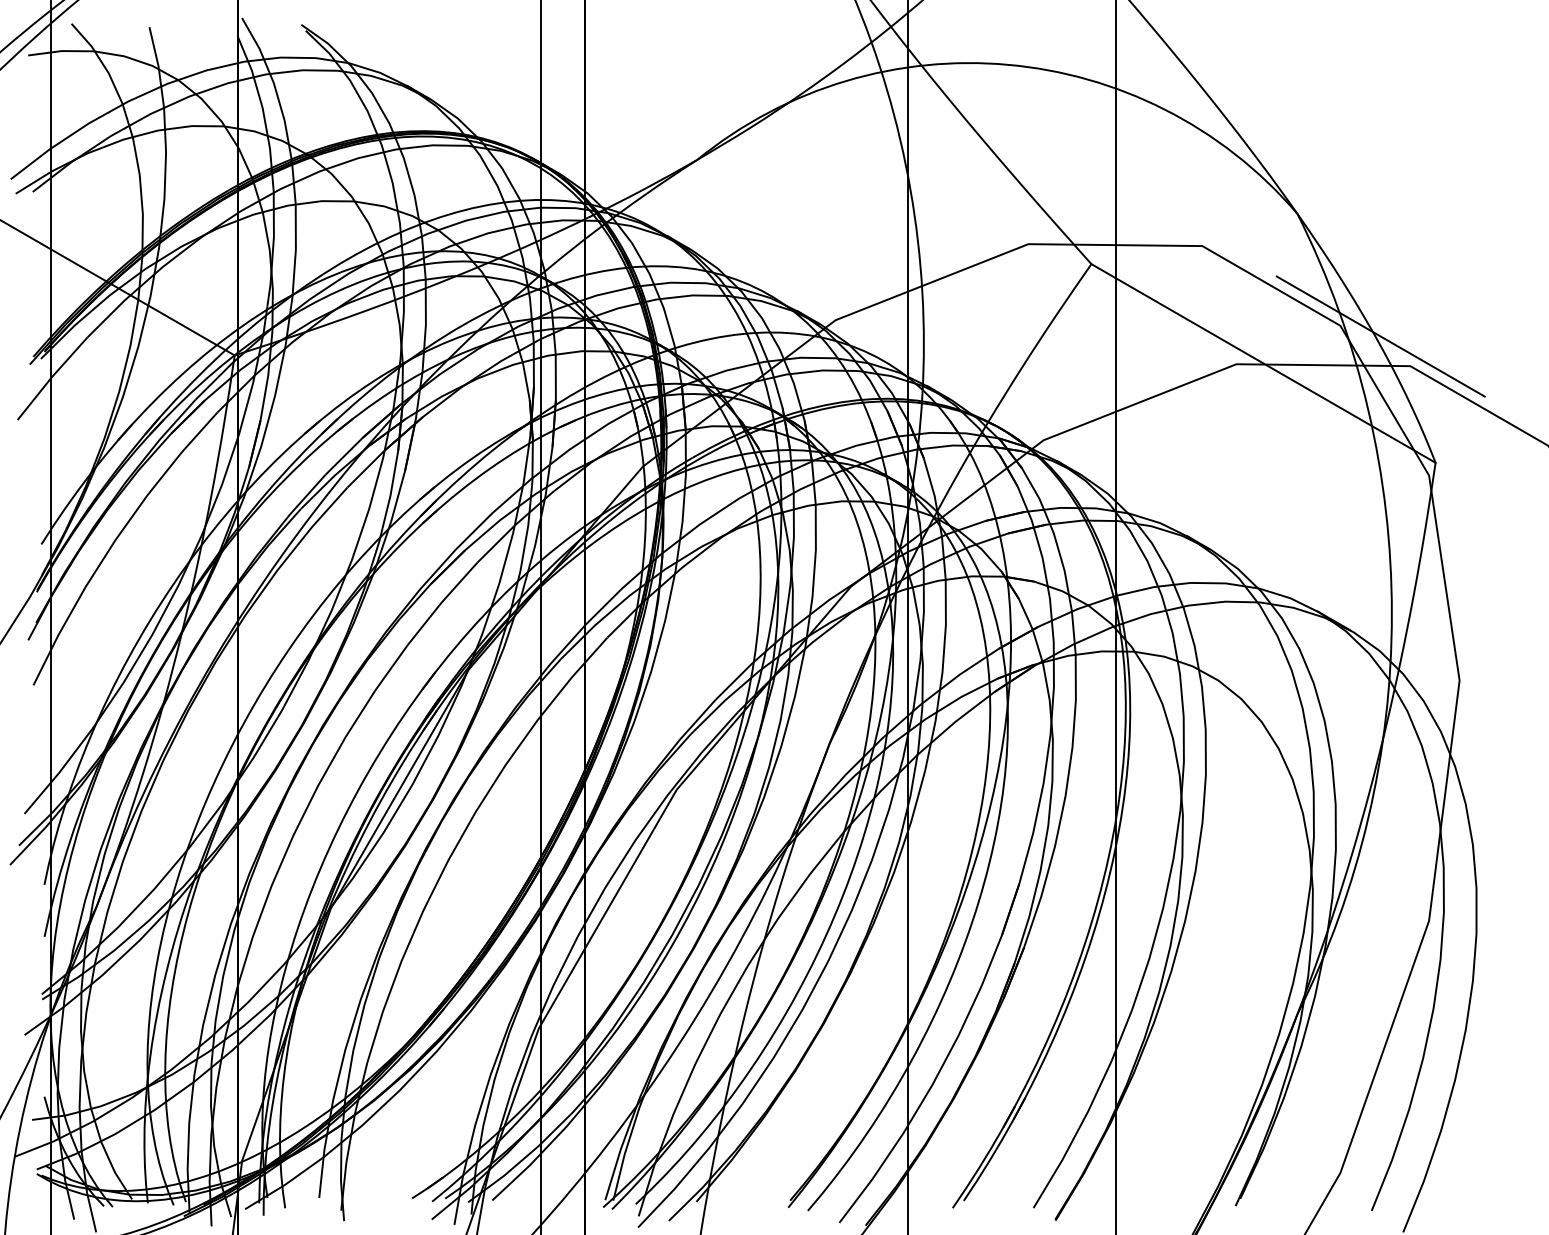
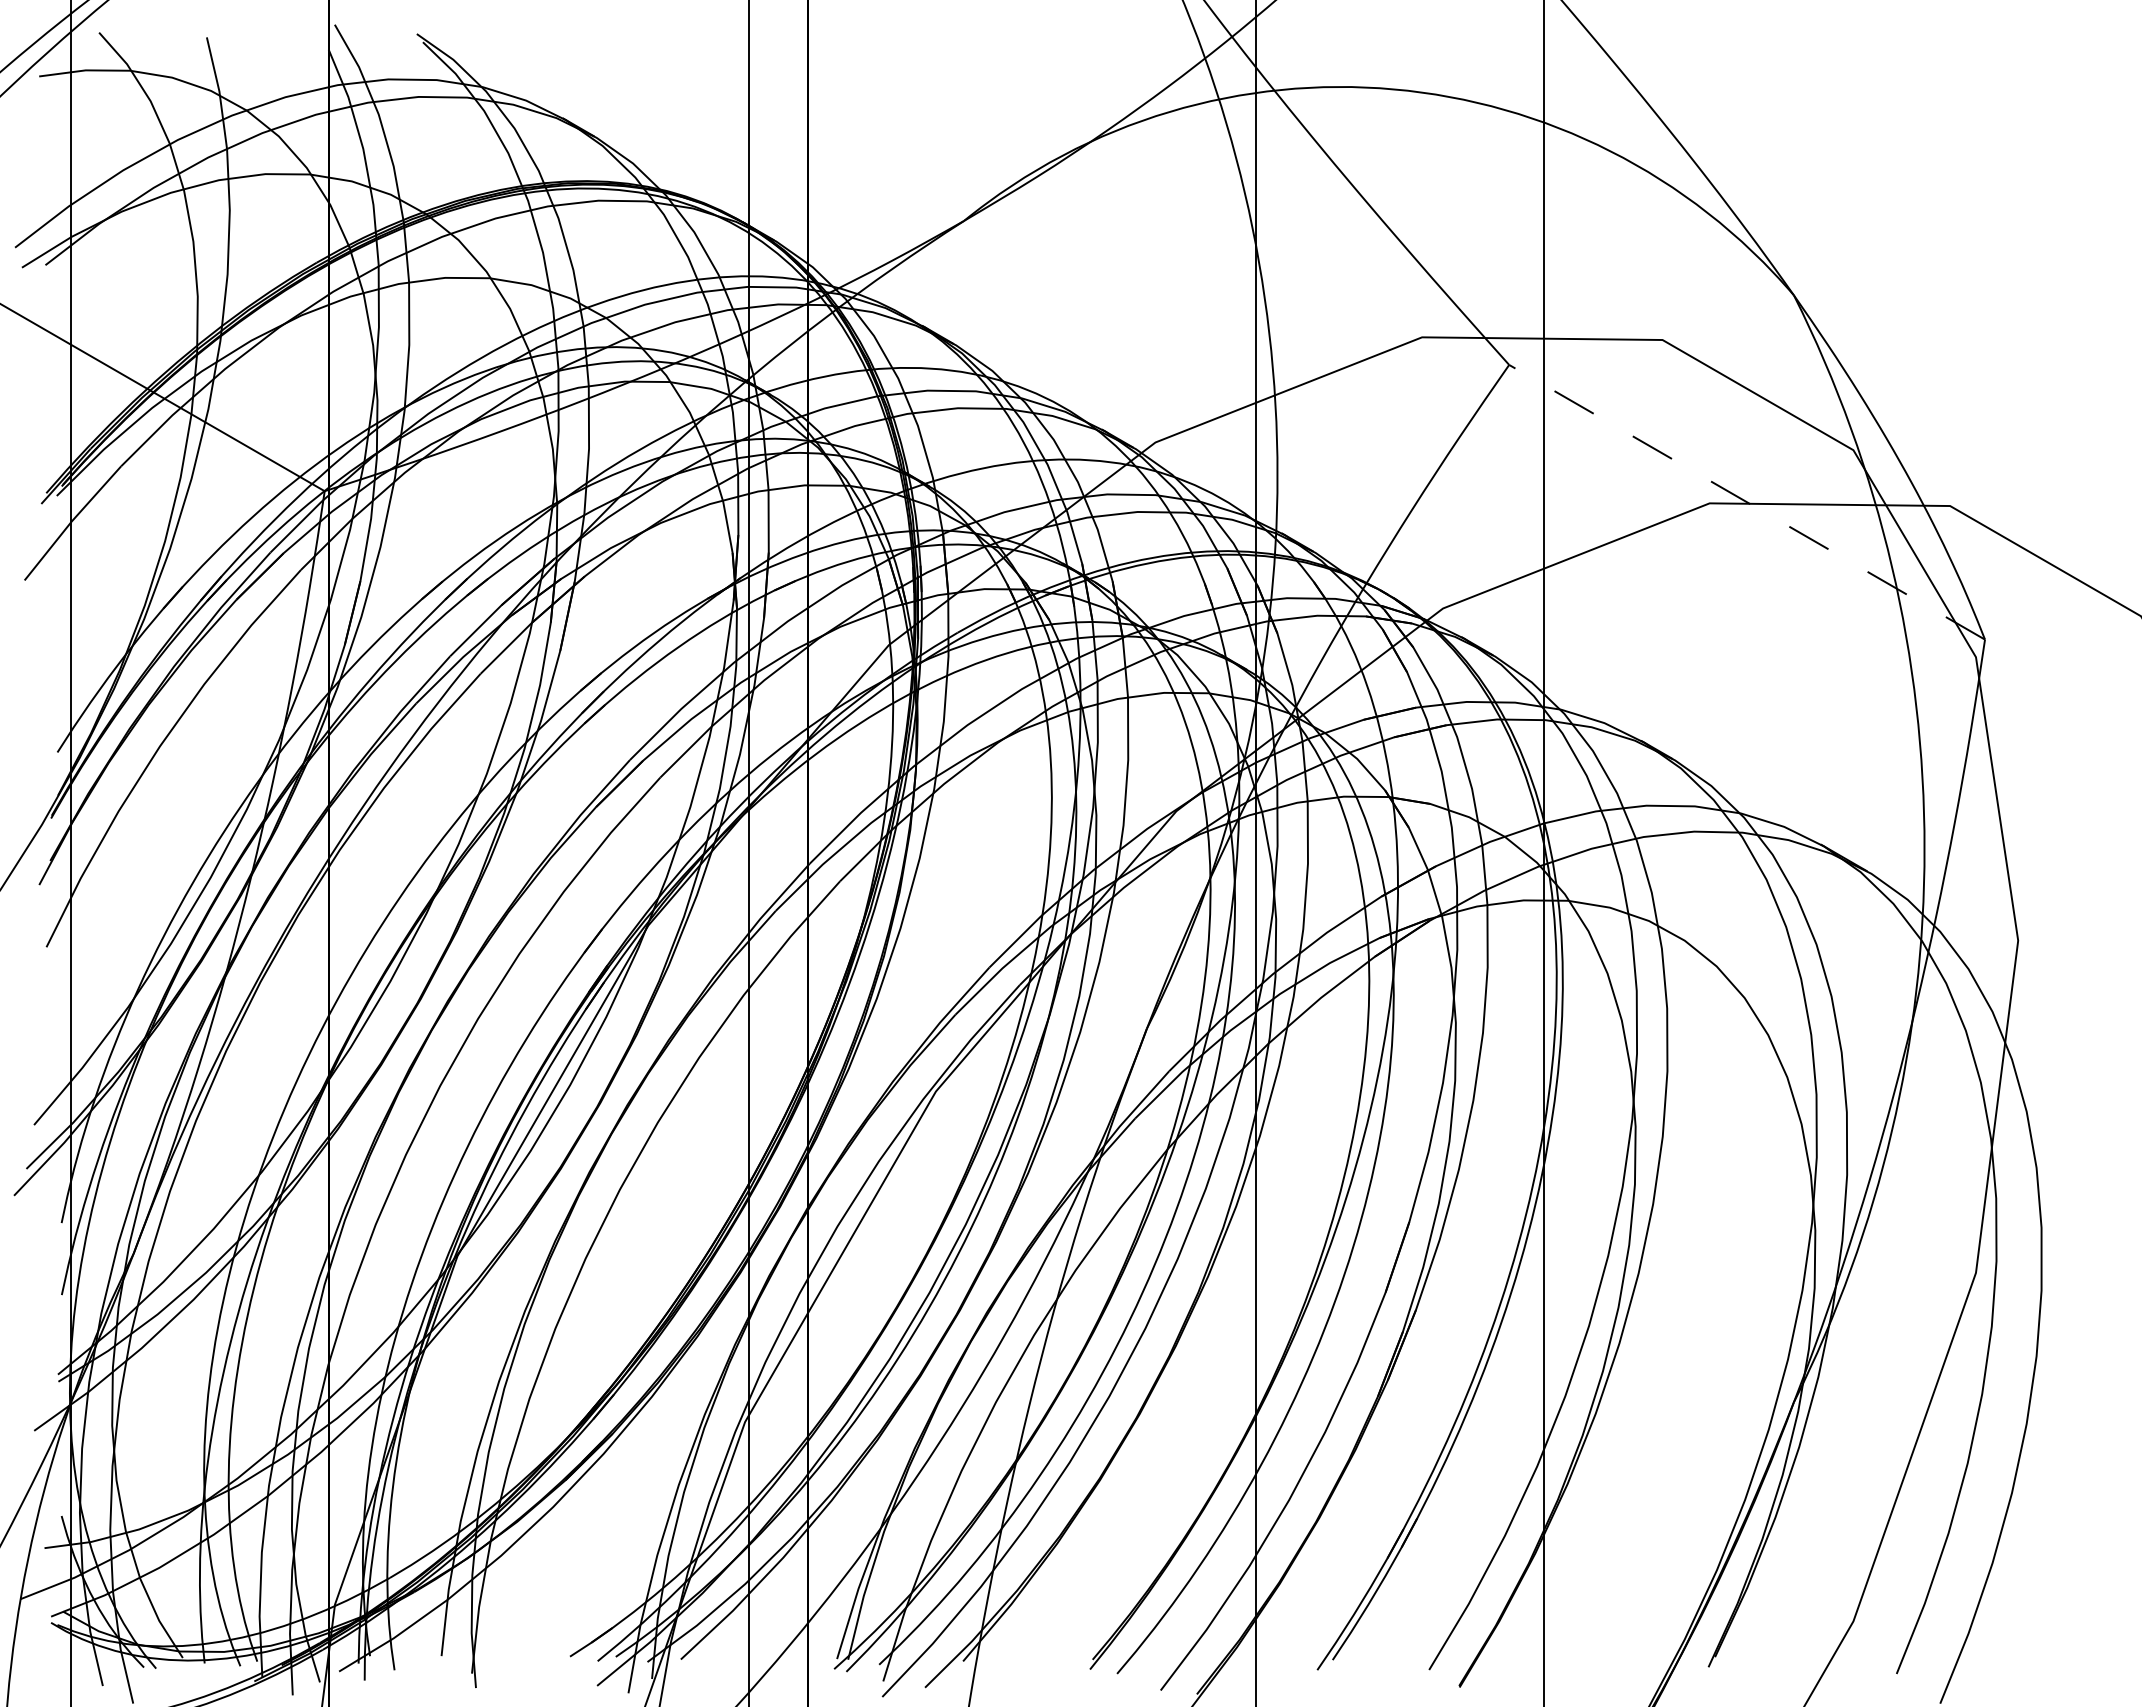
line: (1380, 336) -> (1909, 465), removed
line: (1263, 363) -> (1747, 502), solid -> dashed

